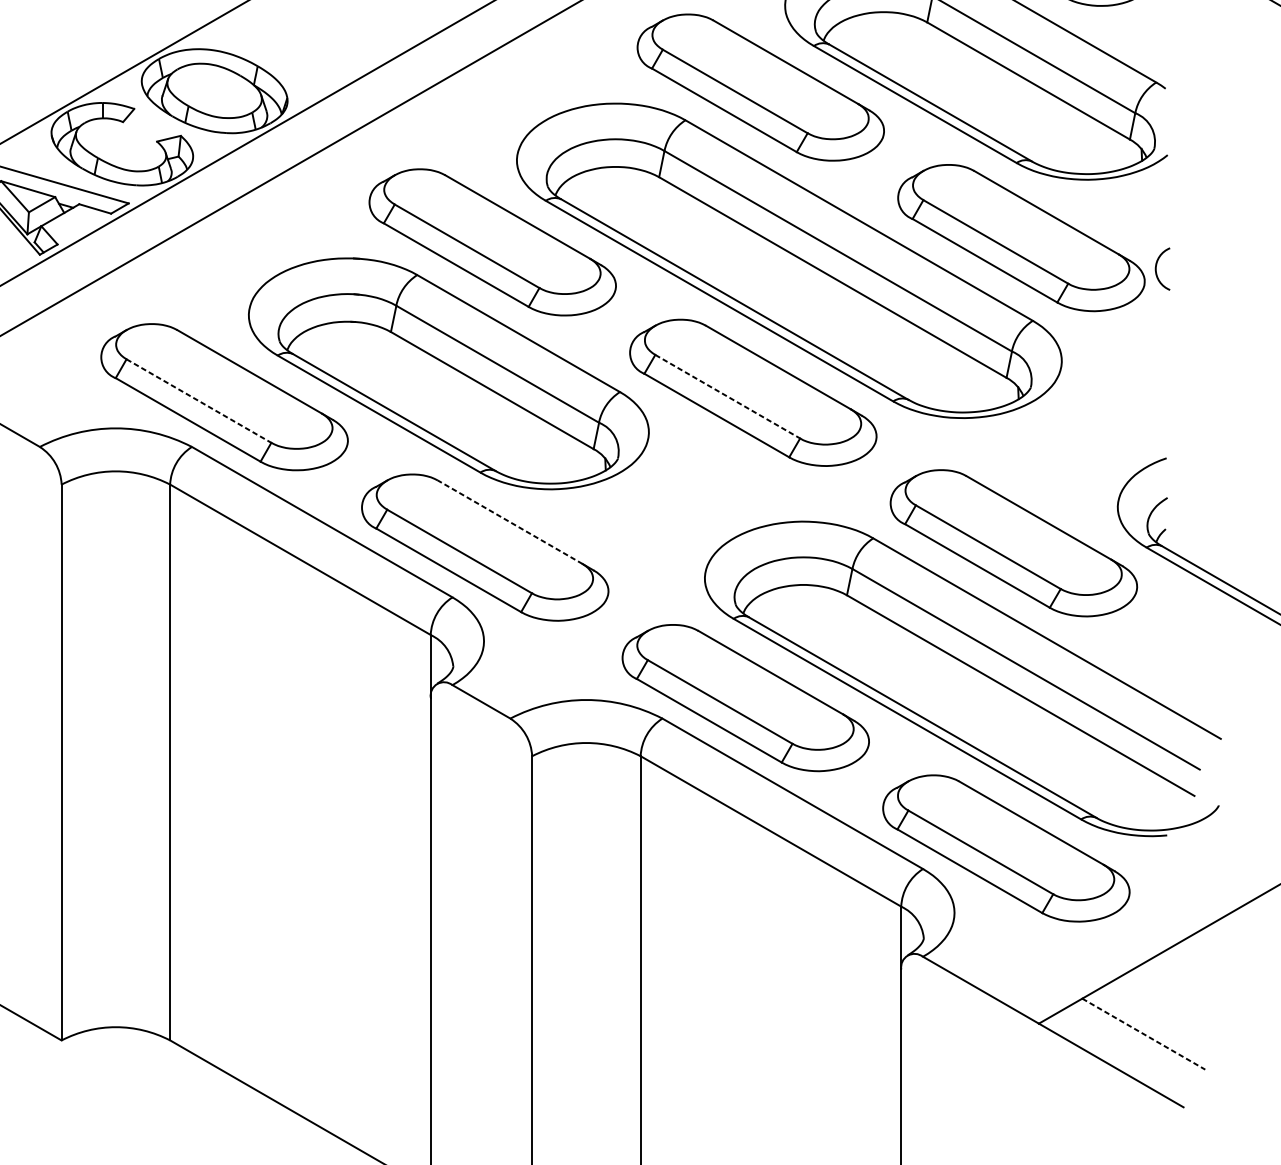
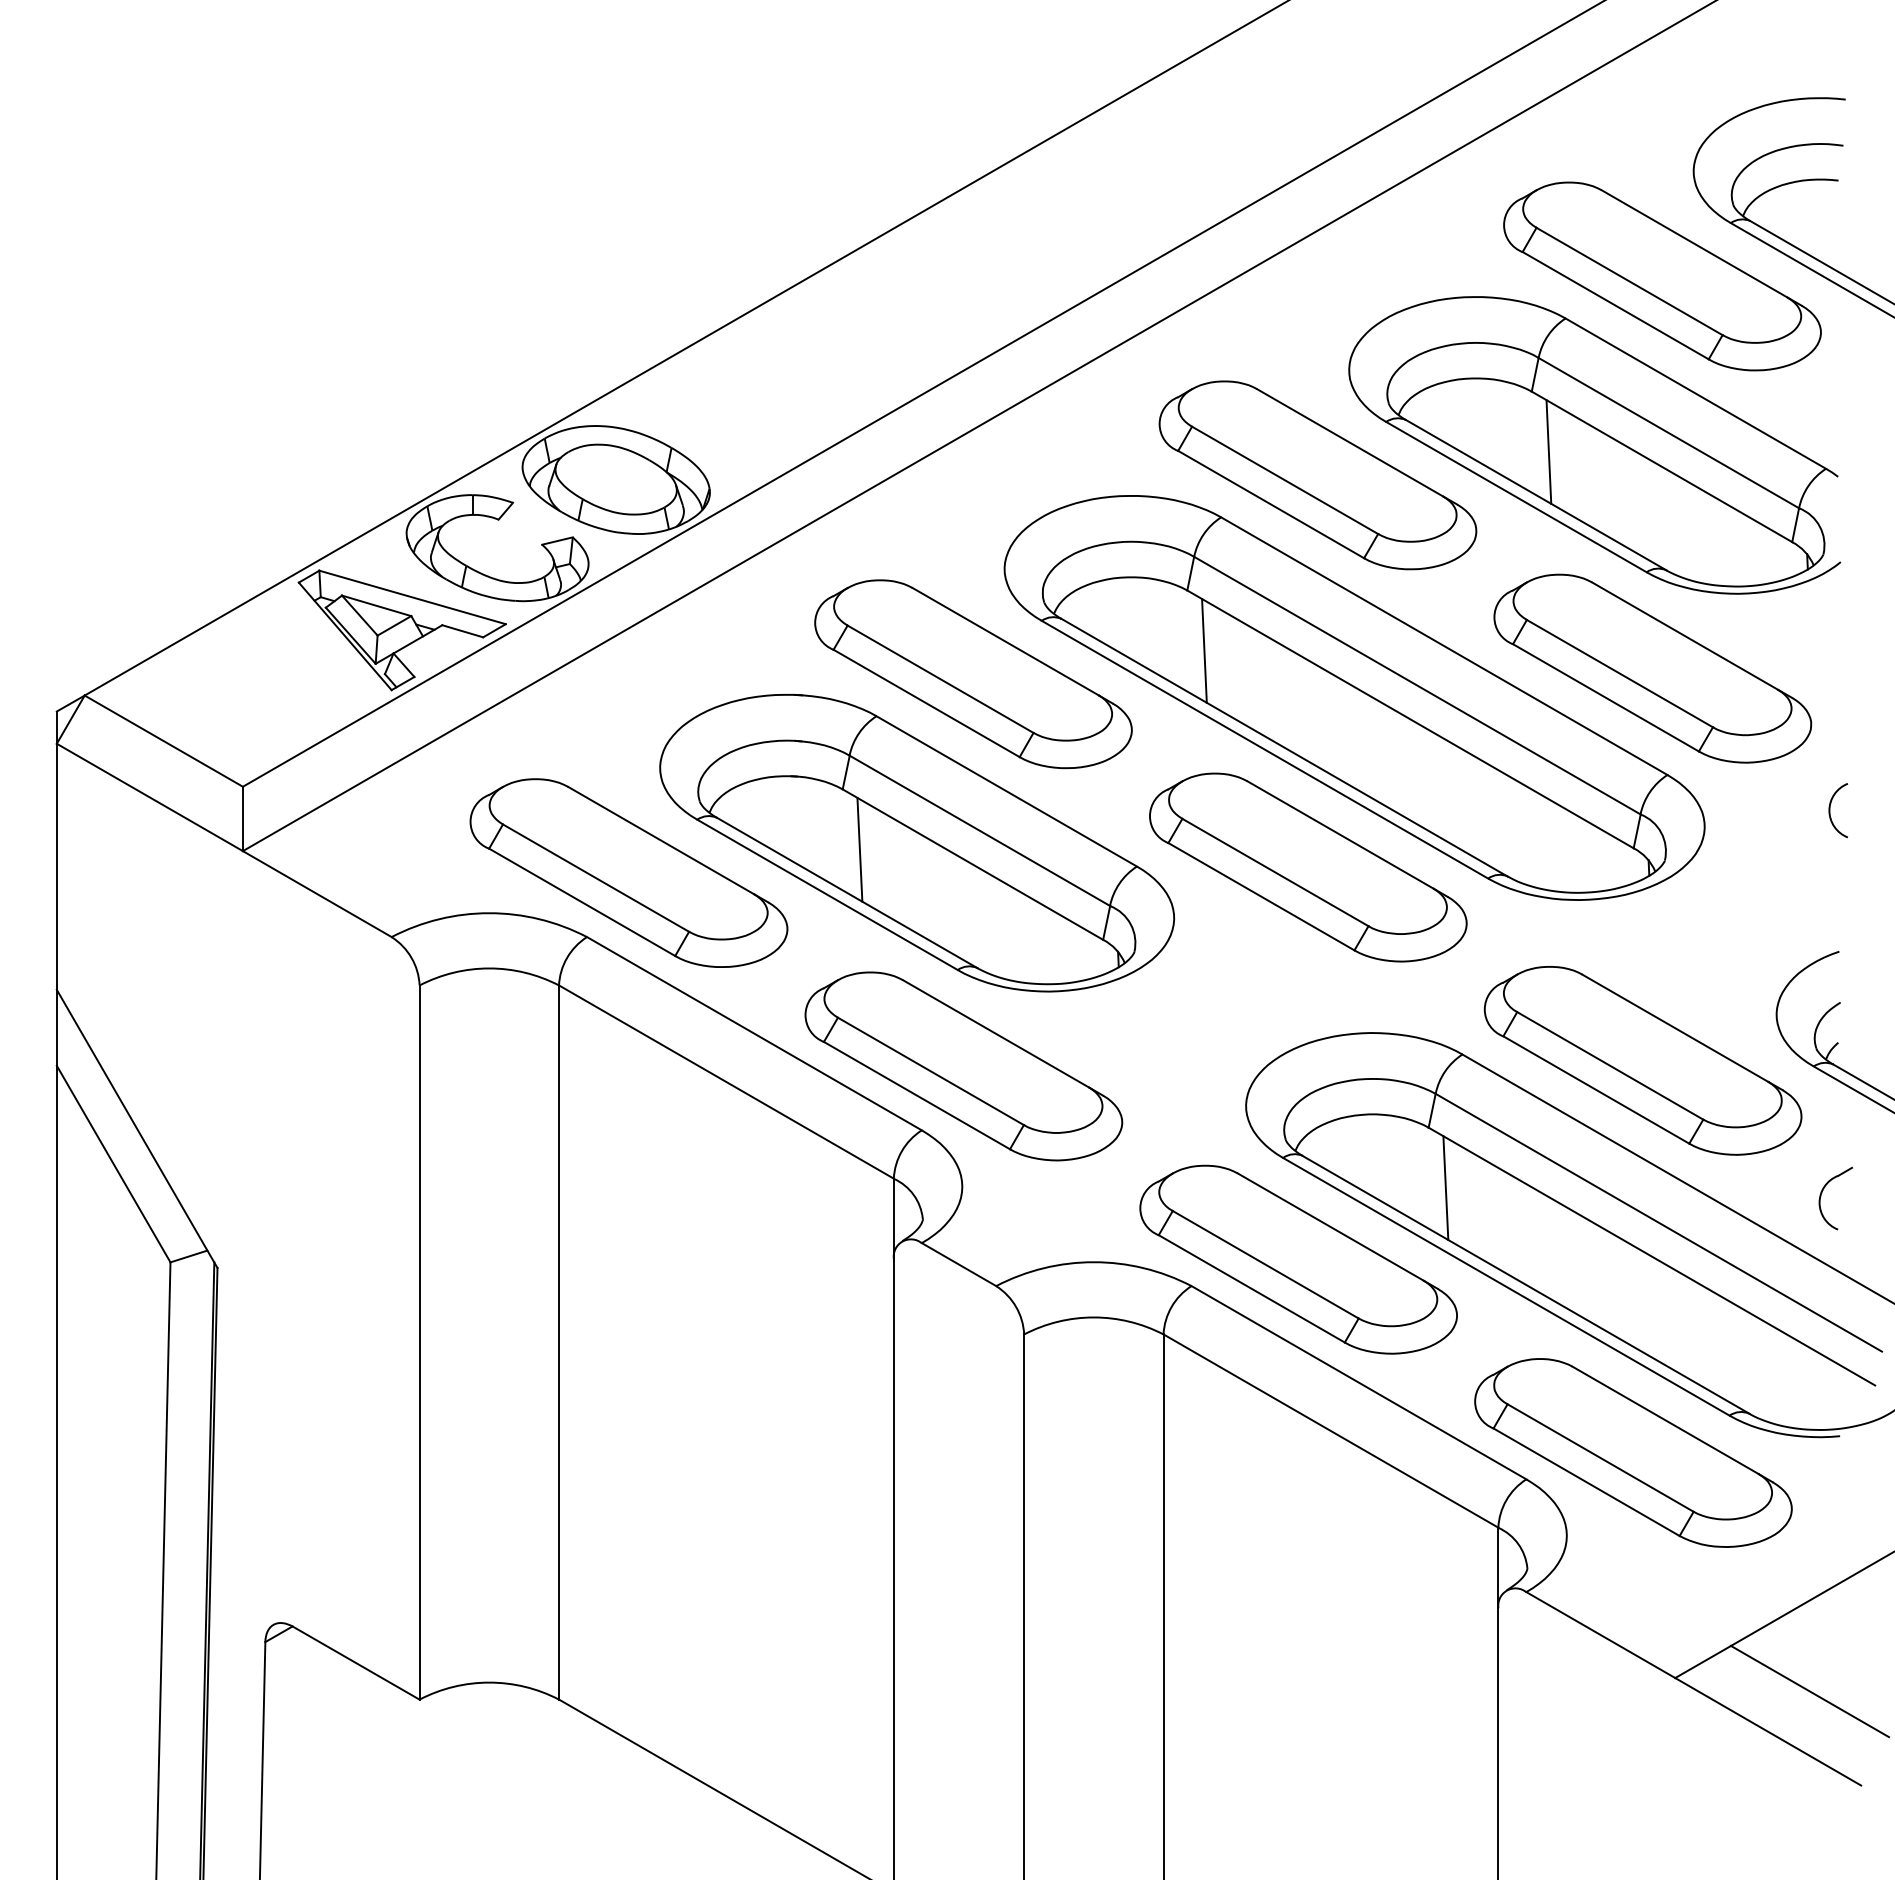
line: (940, 69) -> (1548, 451), added
line: (672, 223) -> (1204, 650), added
arc: (1156, 269) -> (1830, 810), moved
line: (404, 378) -> (859, 849), added
line: (727, 396) -> (1275, 872), dashed -> solid
line: (199, 401) -> (596, 878), dashed -> solid
line: (509, 522) -> (995, 1033), dashed -> solid
line: (860, 641) -> (1445, 1187), added
part: (1153, 646) -> (1822, 1193), added
line: (1144, 1034) -> (1810, 1691), dashed -> solid

